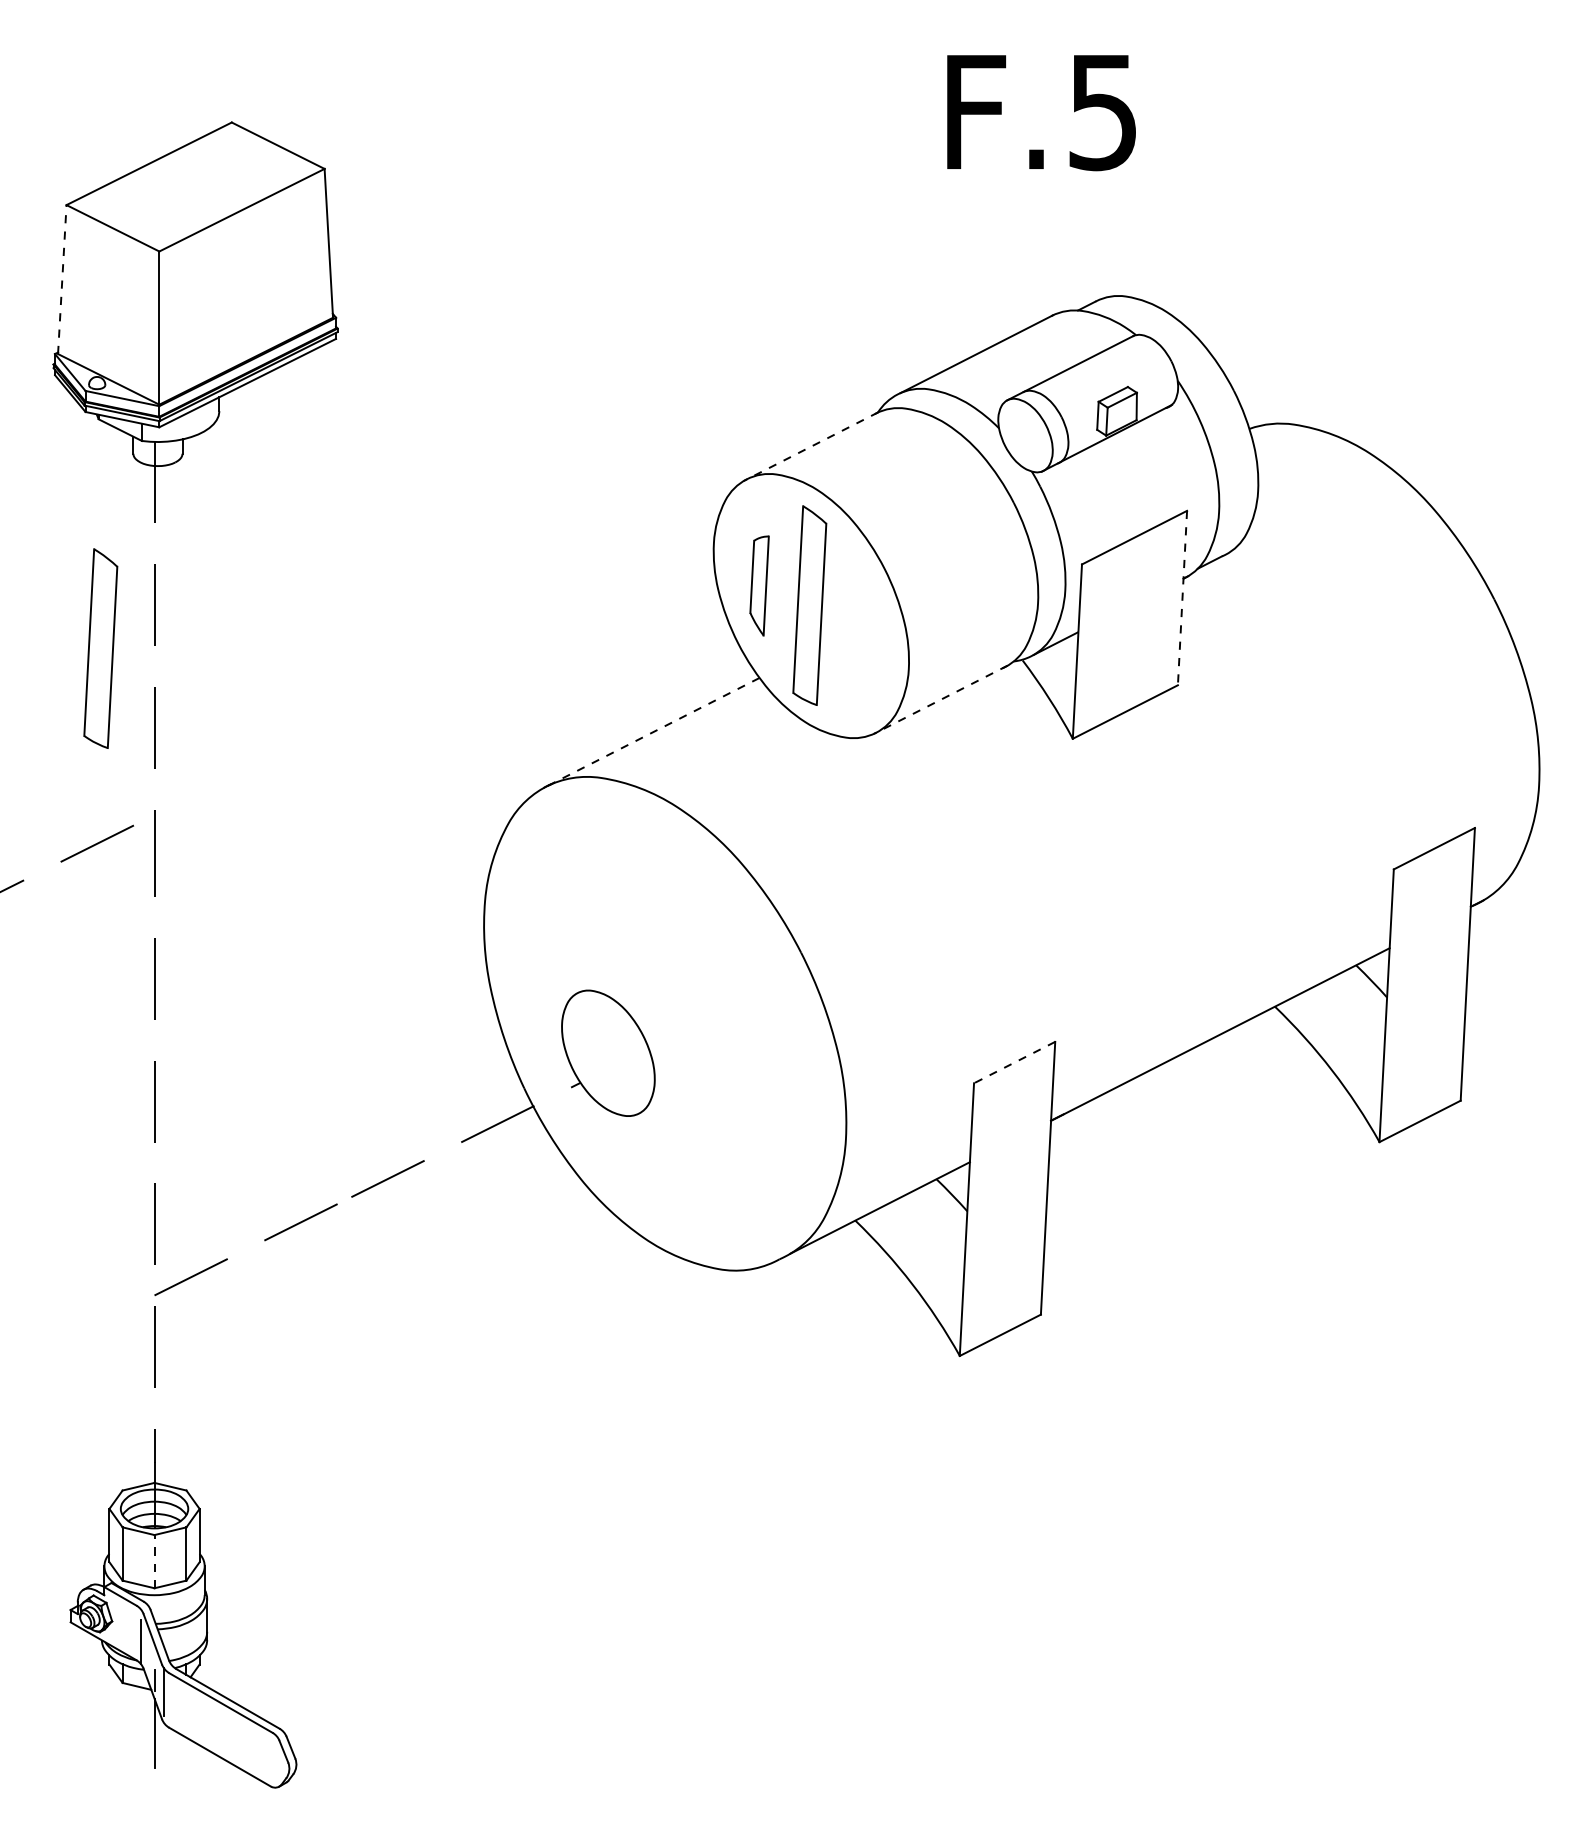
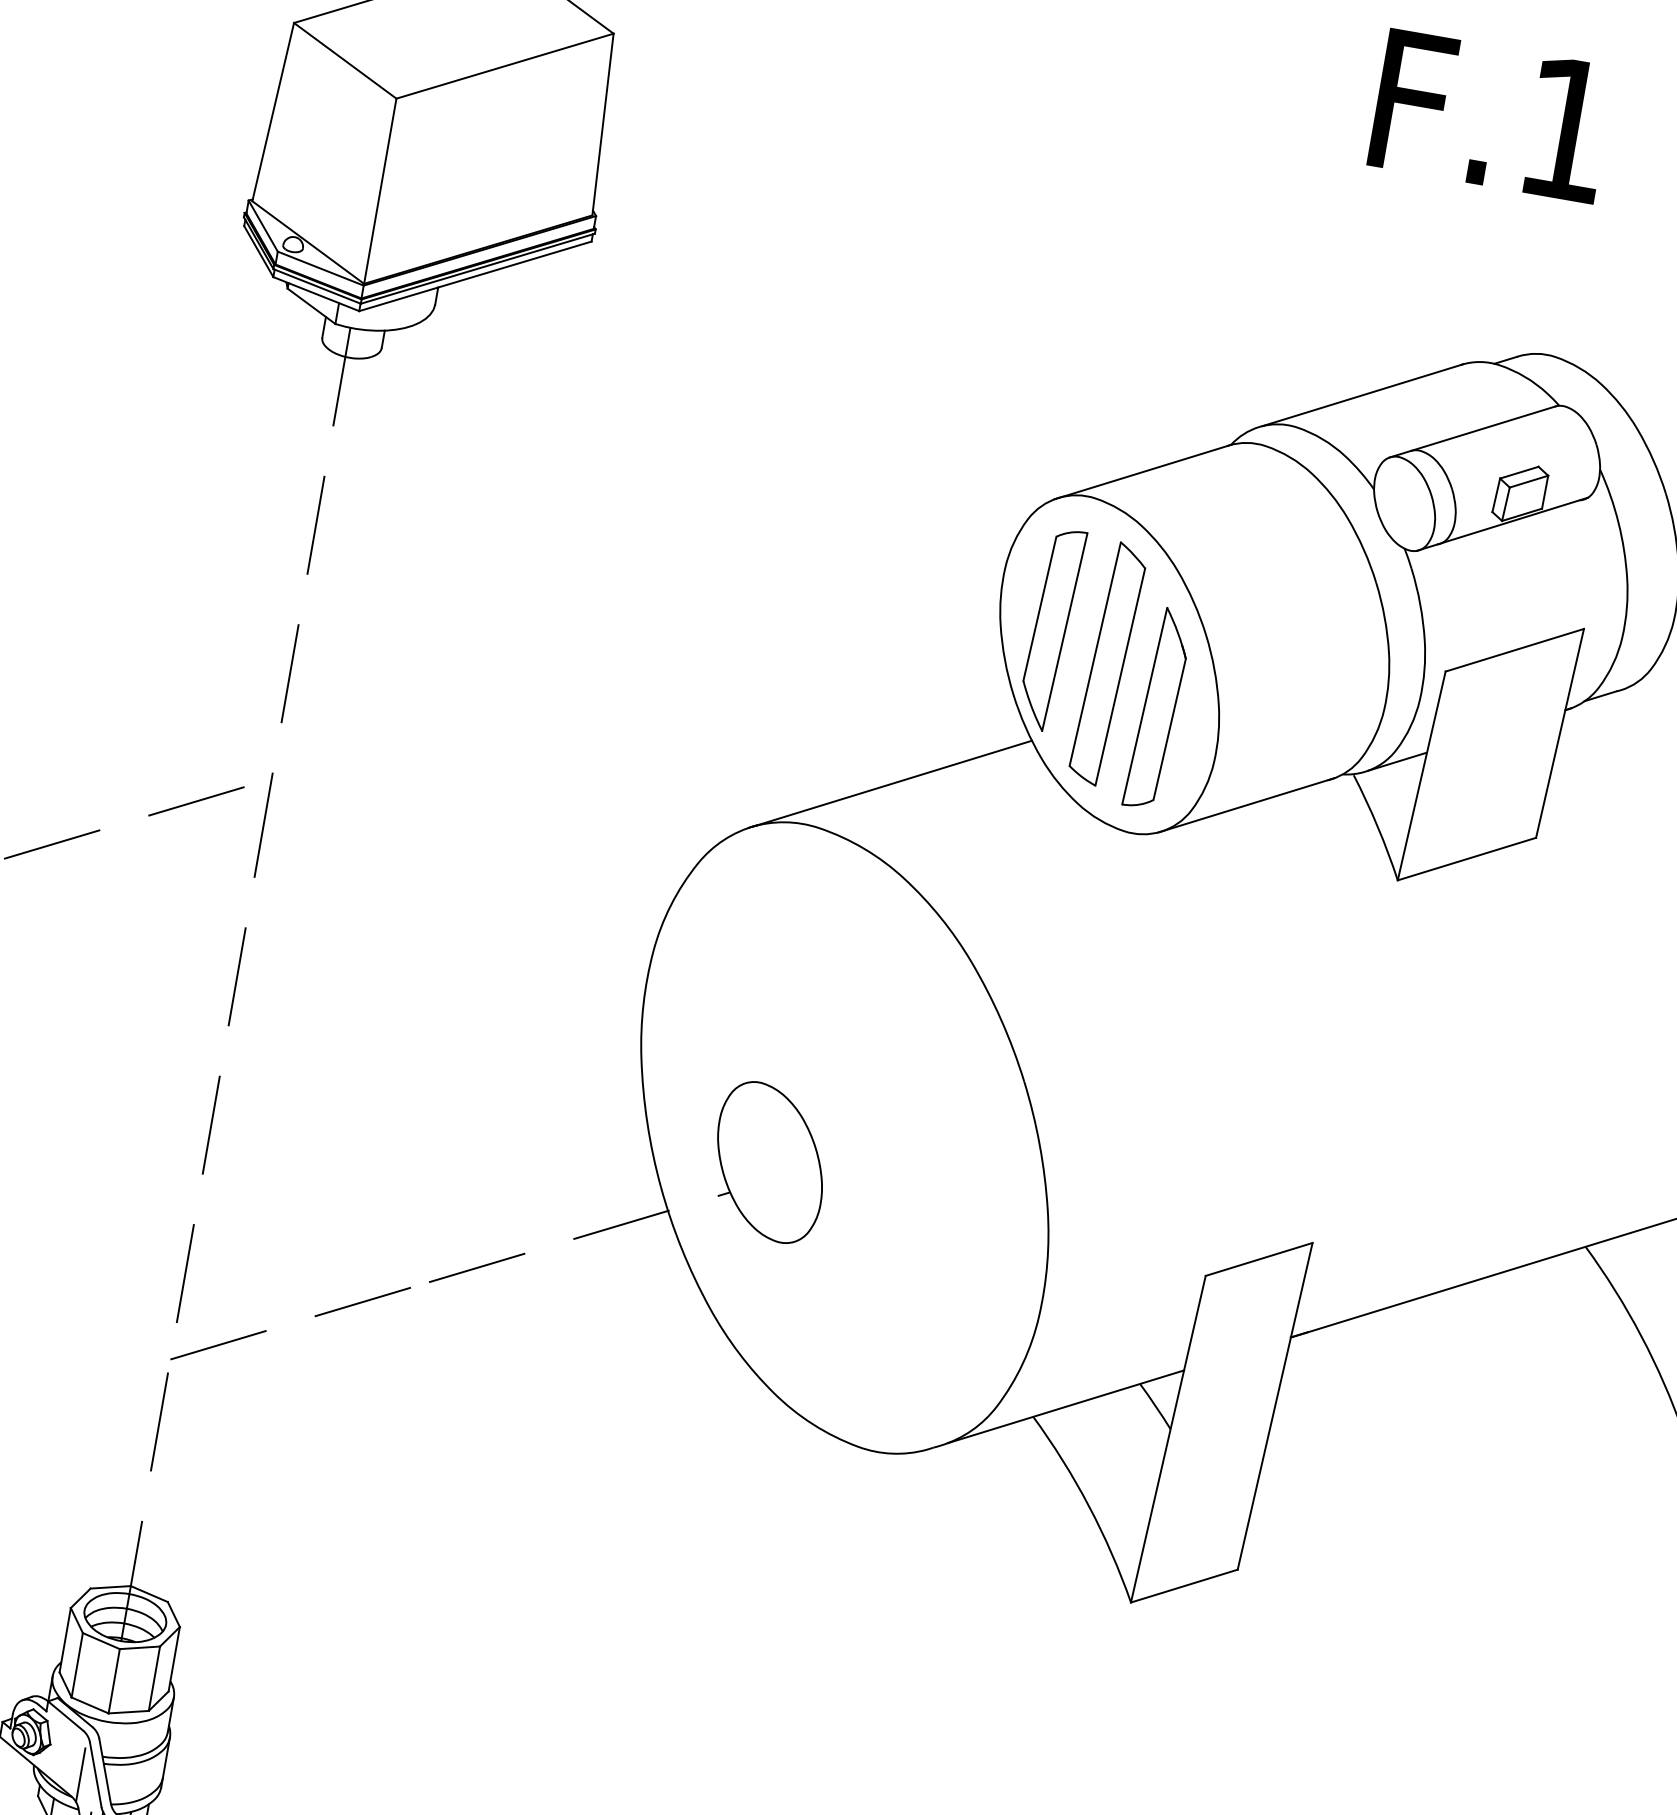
text: (1102, 113) -> (1565, 130), F.5 -> F.1
line: (62, 279) -> (273, 112), dashed -> solid
line: (811, 446) -> (1143, 471), dashed -> solid
part: (759, 585) -> (1051, 628), size x1.67
line: (1182, 598) -> (1559, 733), dashed -> solid
part: (856, 634) -> (1158, 708), added
part: (100, 648) -> (241, 566), removed
line: (940, 699) -> (1246, 804), dashed -> solid
line: (653, 731) -> (892, 783), dashed -> solid
line: (1014, 1062) -> (1258, 1259), dashed -> solid
line: (154, 1561) -> (114, 1681), dashed -> solid

